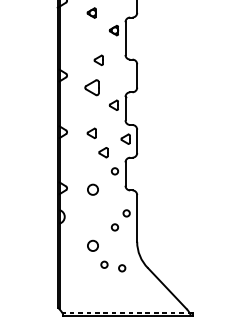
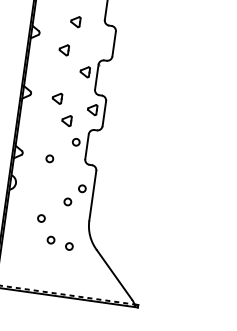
part: (91, 87) -> (63, 49), size x0.62
circle: (92, 190) -> (49, 159), size x0.62
circle: (92, 246) -> (41, 218), size x0.62

